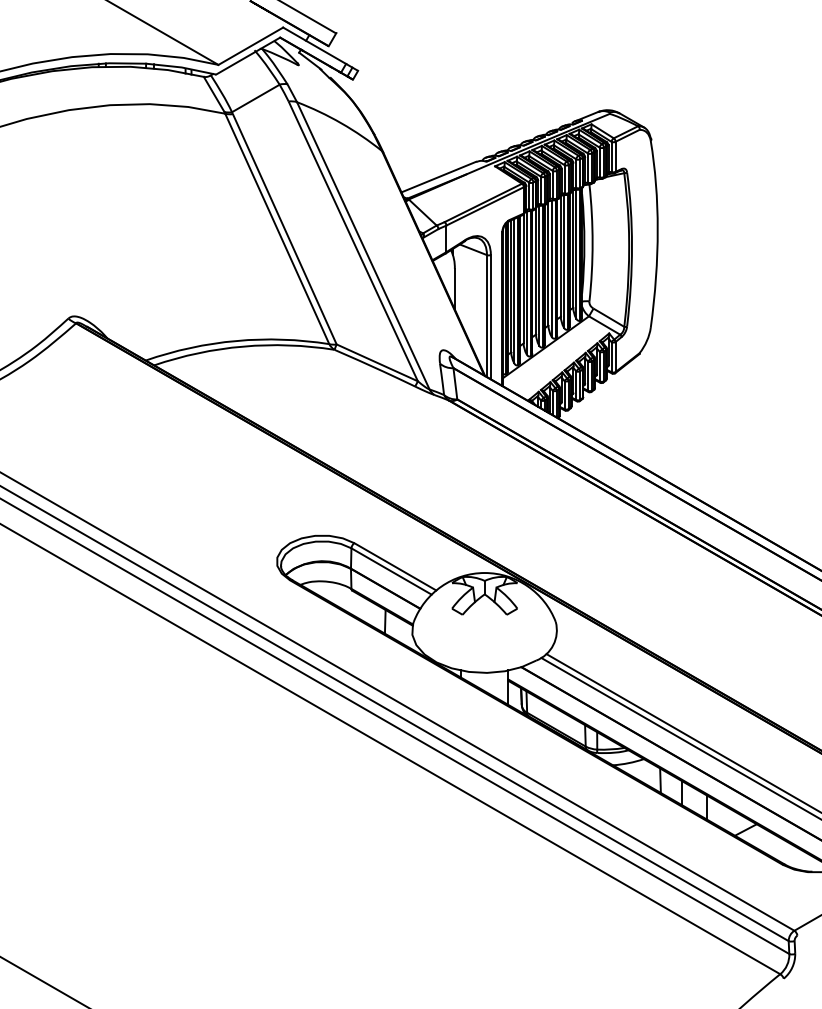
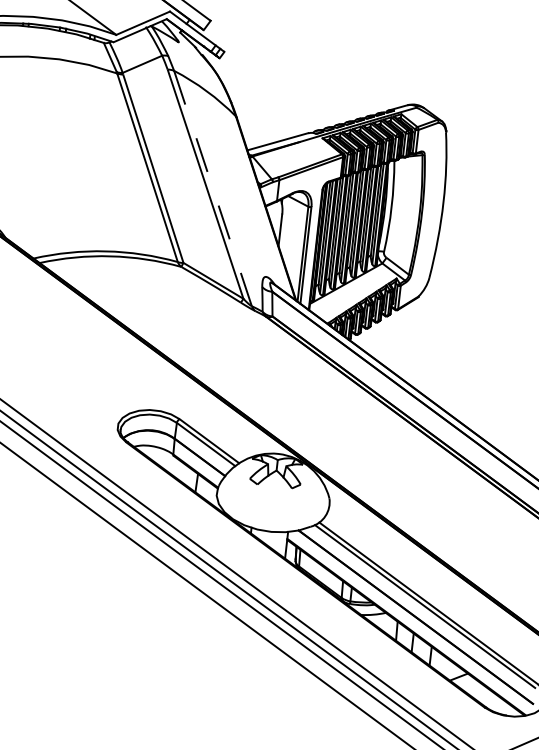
line: (363, 246) -> (213, 189), solid -> dashed

